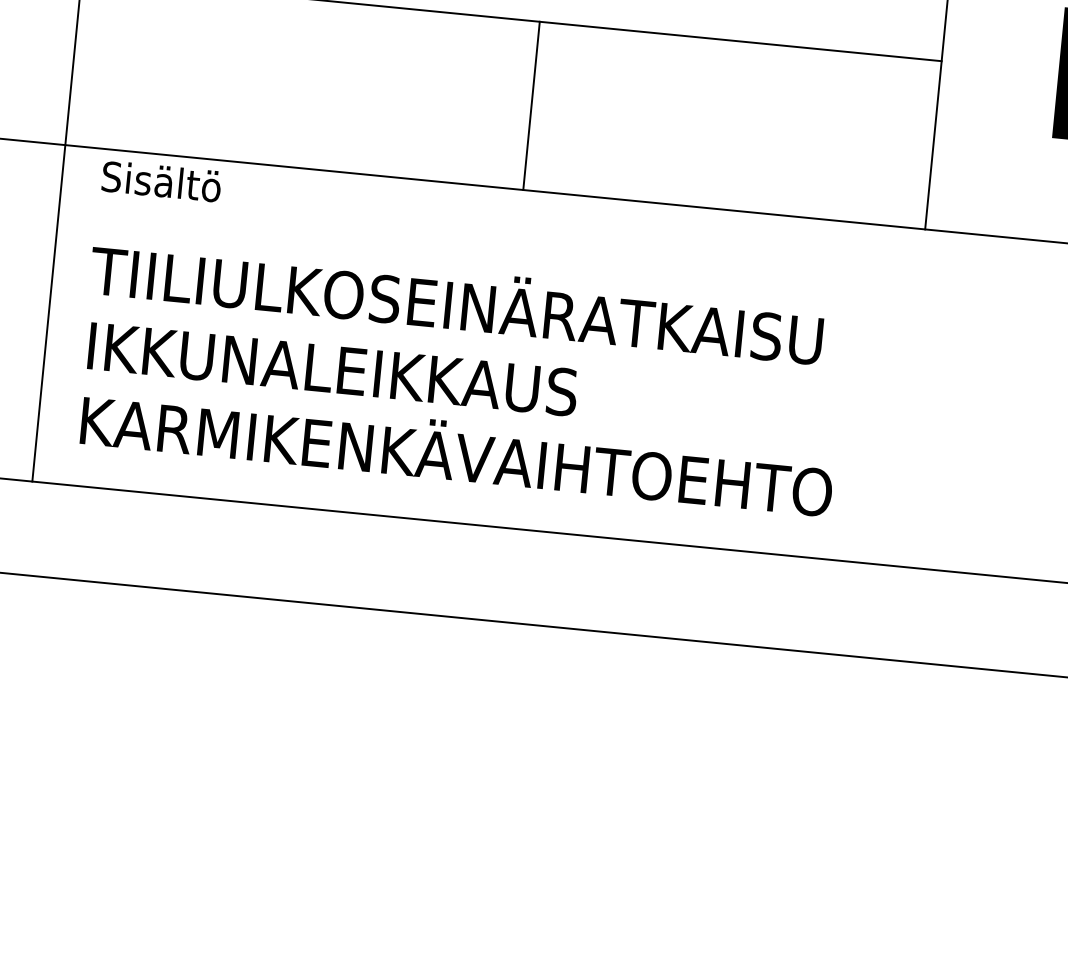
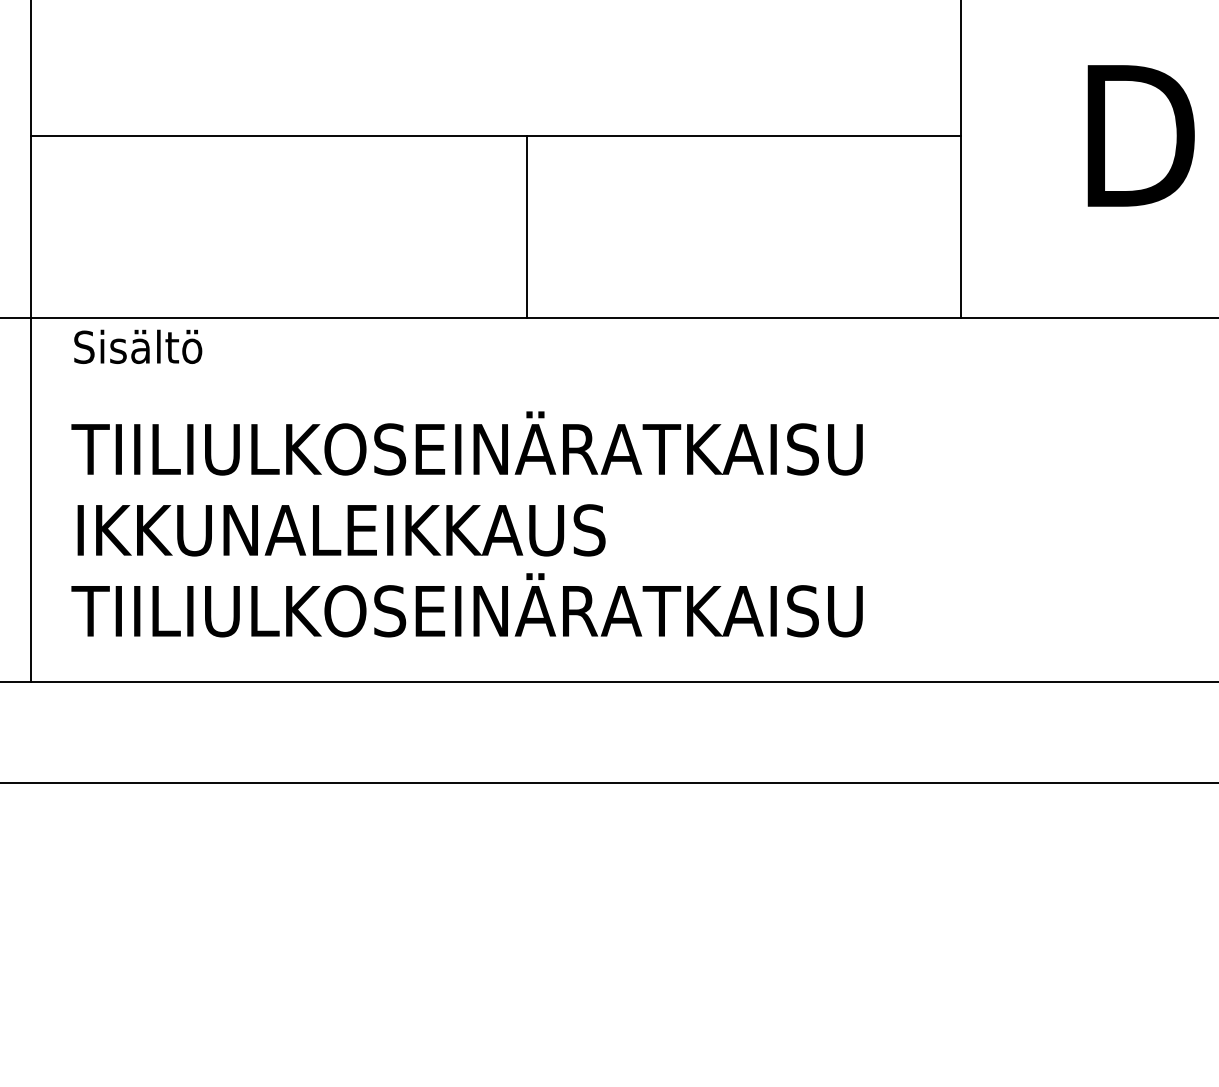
text: (454, 451) -> (480, 605), KARMIKENKÄVAIHTOEHTO -> TIILIULKOSEINÄRATKAISU

